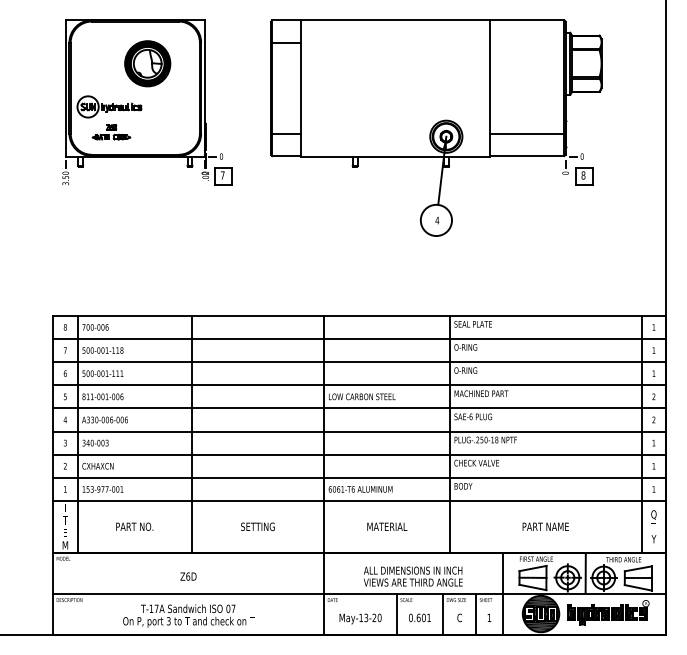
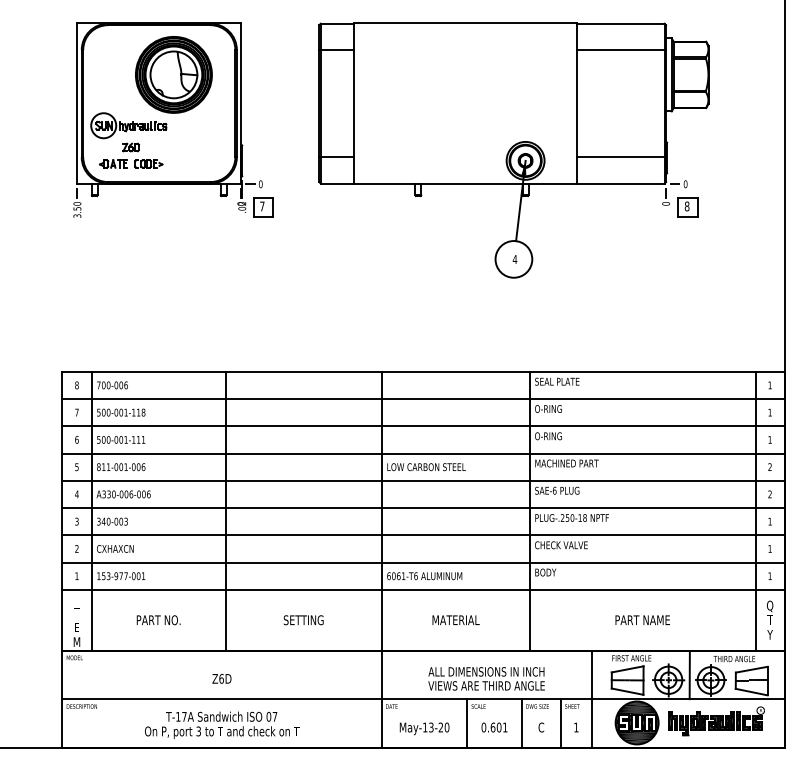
line: (527, 43) -> (621, 50), added
part: (147, 63) -> (173, 74), size x1.43
part: (111, 132) -> (131, 155), size x1.43

